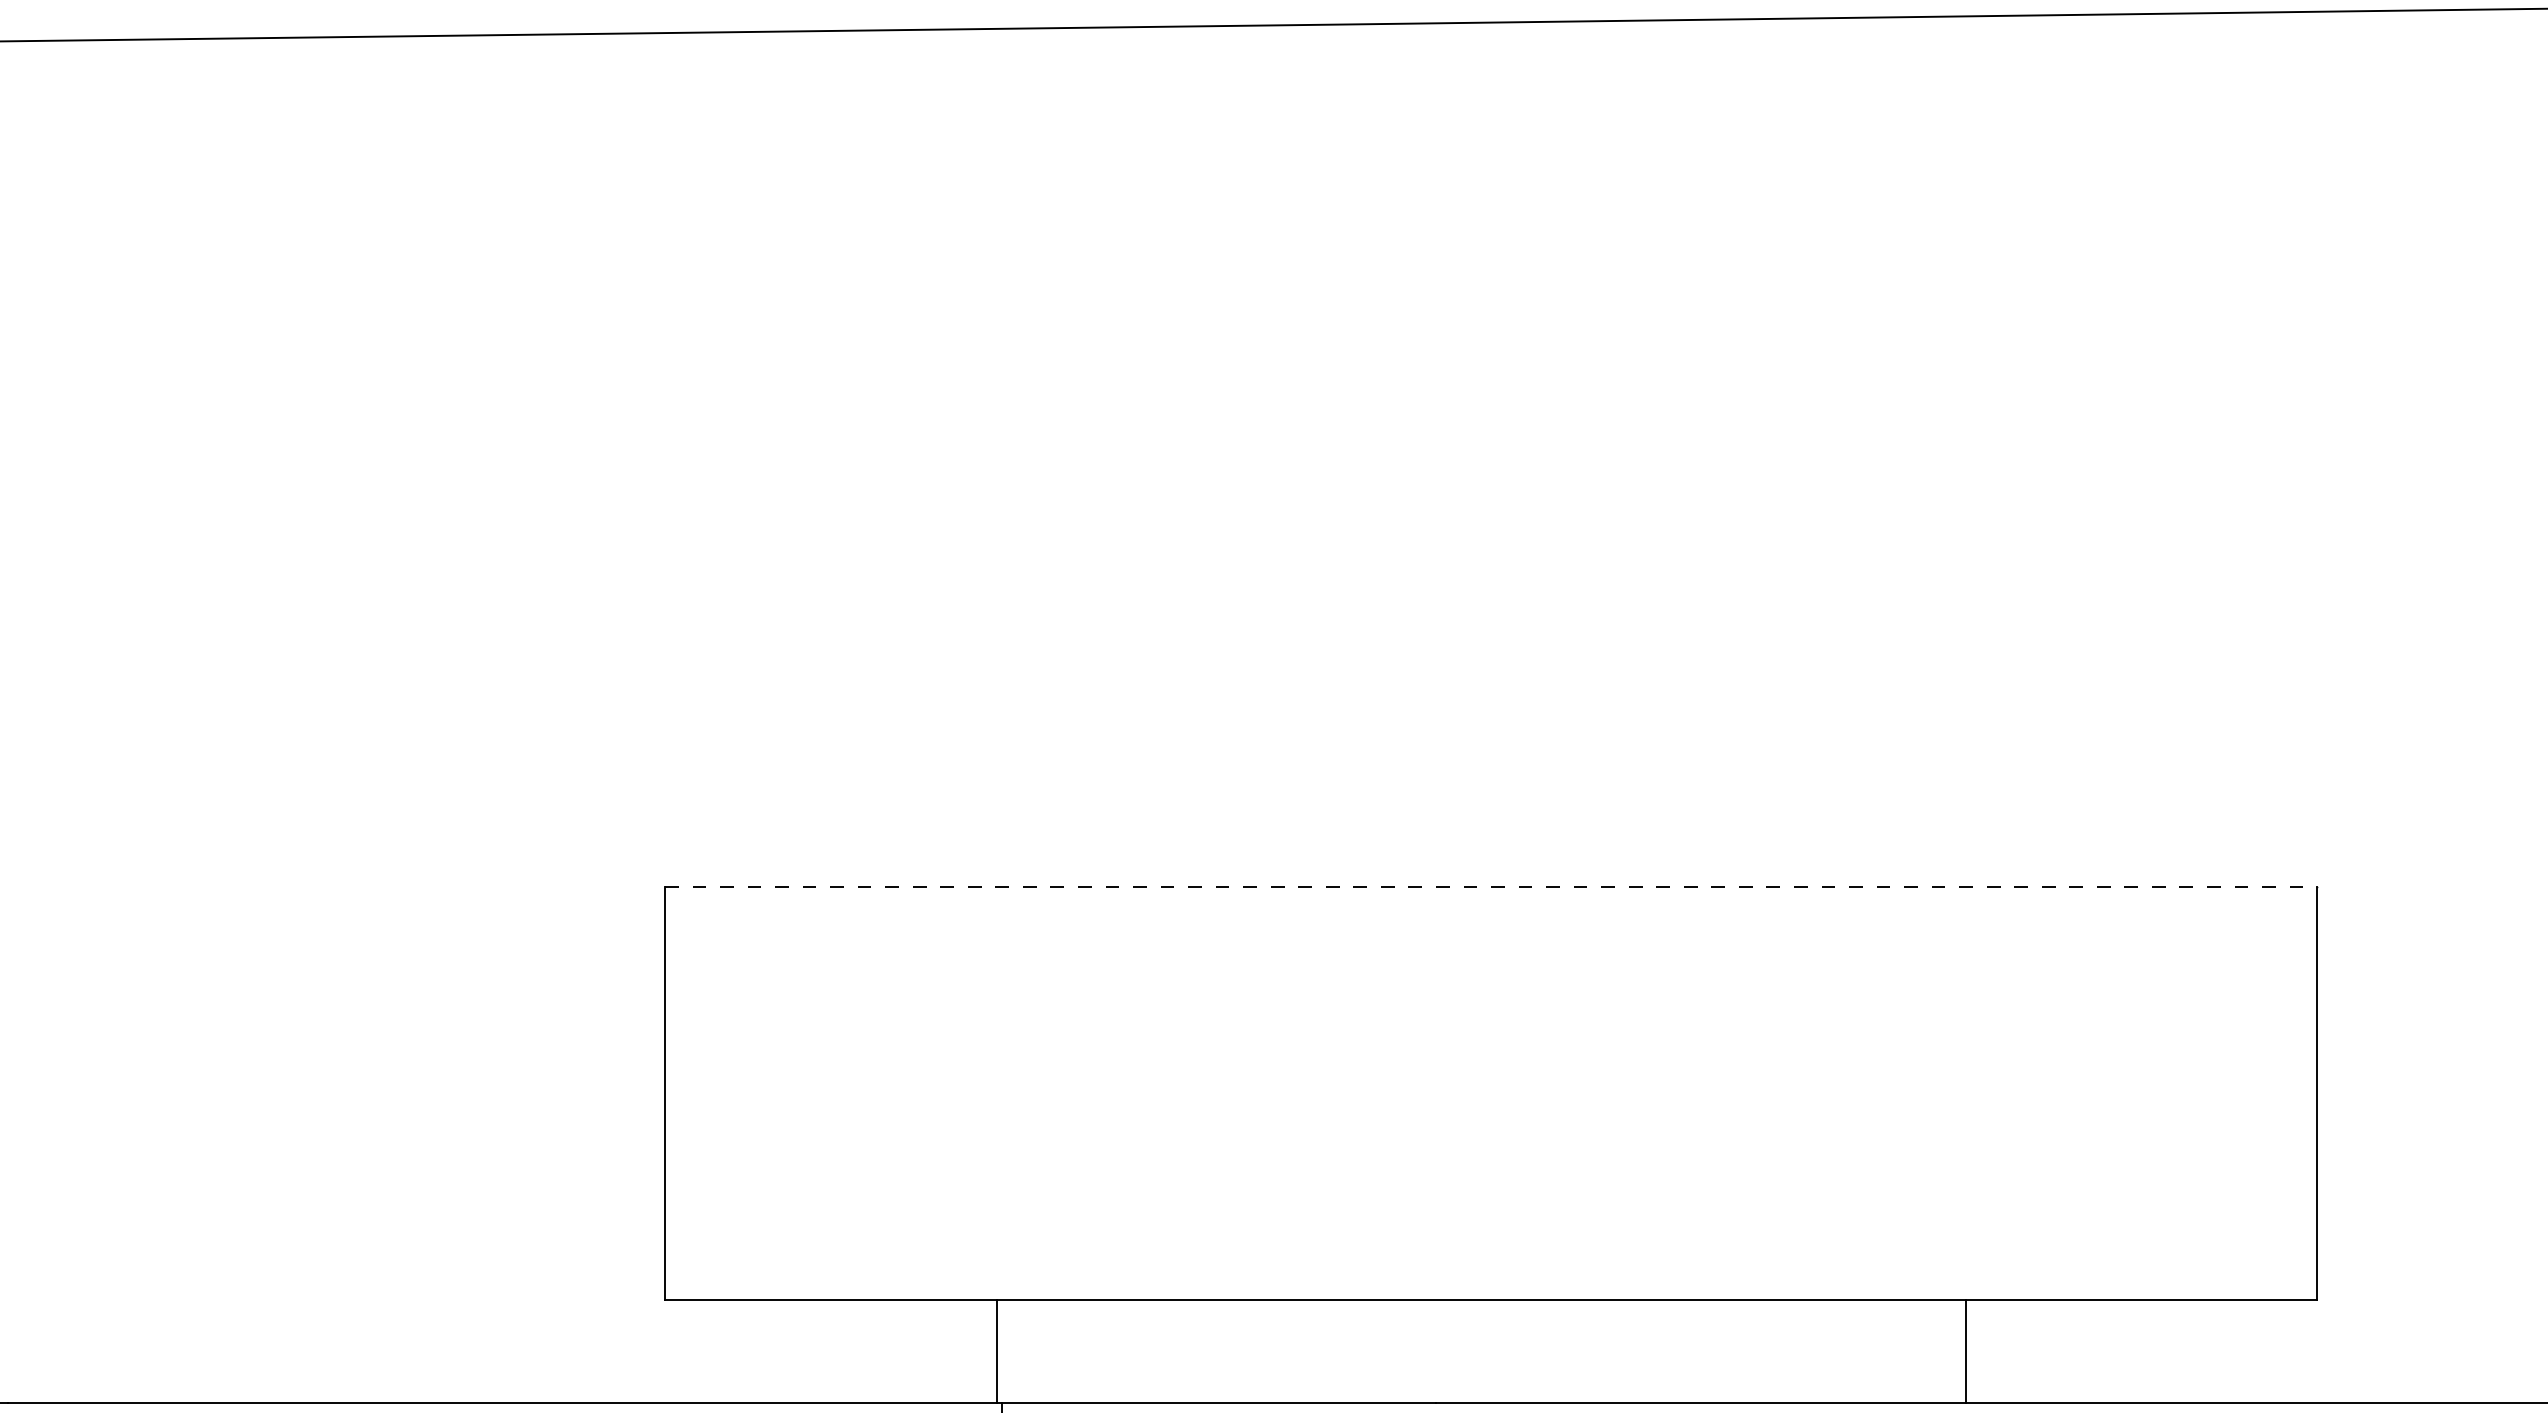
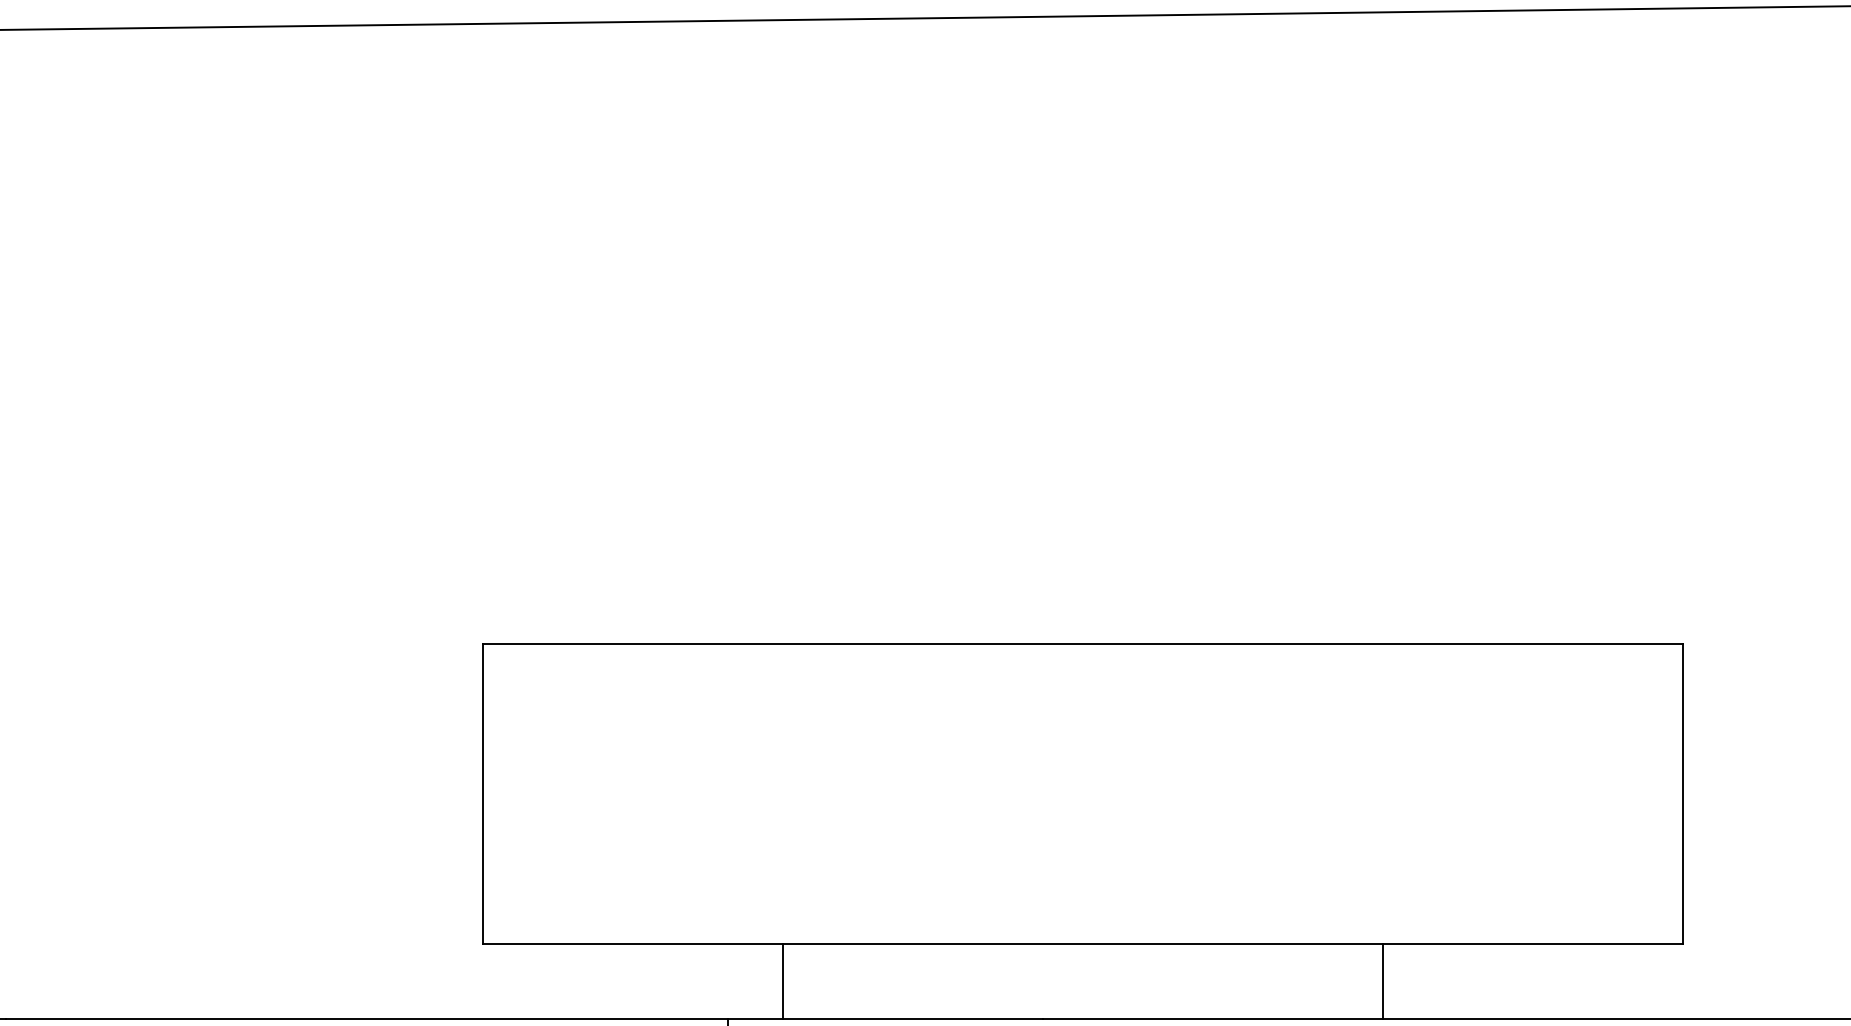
line: (1491, 886) -> (1083, 643), dashed -> solid
line: (997, 1351) -> (783, 981), moved
line: (1966, 1351) -> (1383, 981), moved

